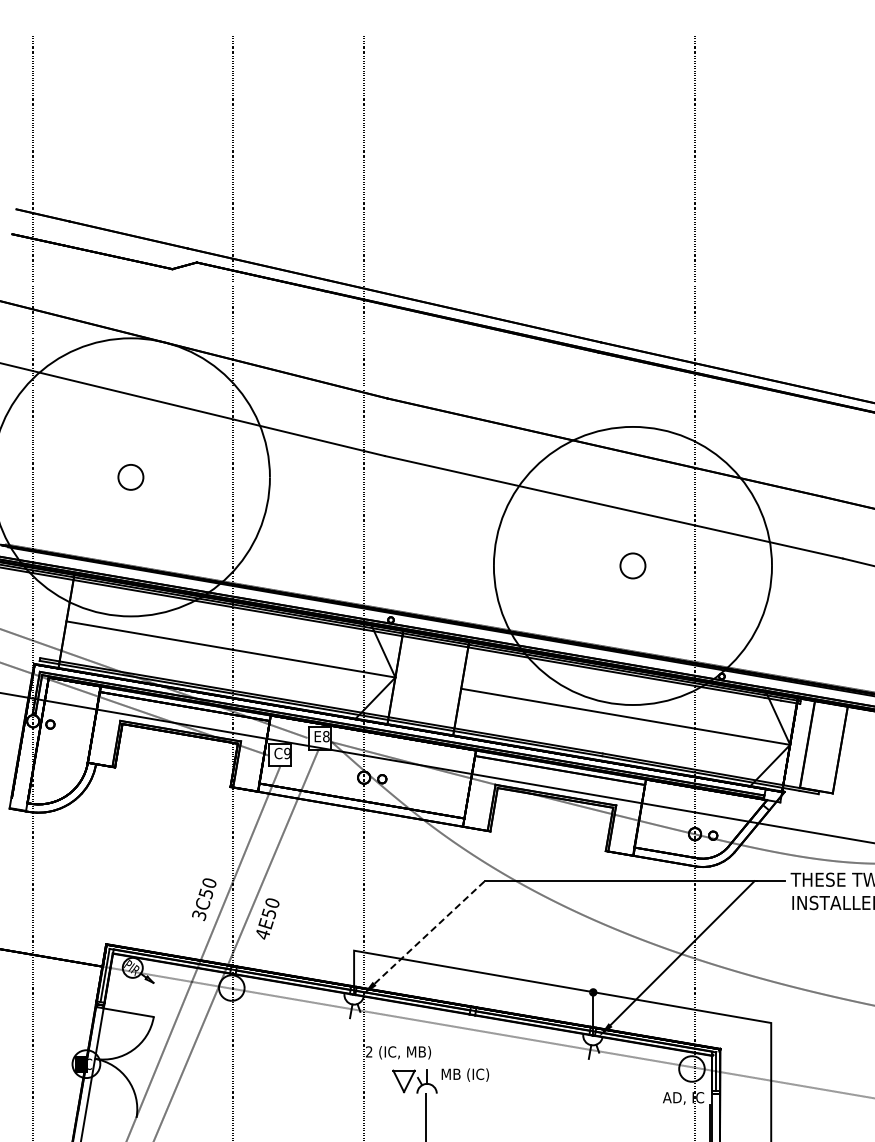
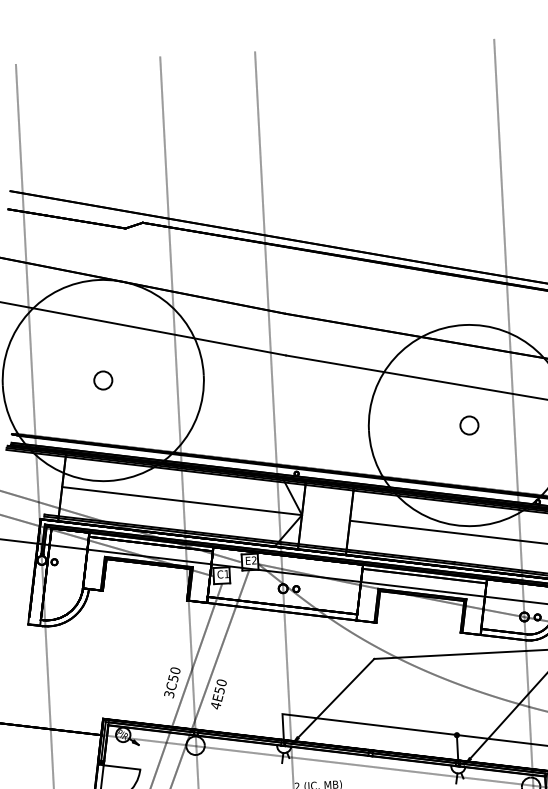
text: (326, 736) -> (254, 560), E8 -> E2
text: (286, 753) -> (226, 574), C9 -> C1
line: (430, 932) -> (337, 698), dashed -> solid

